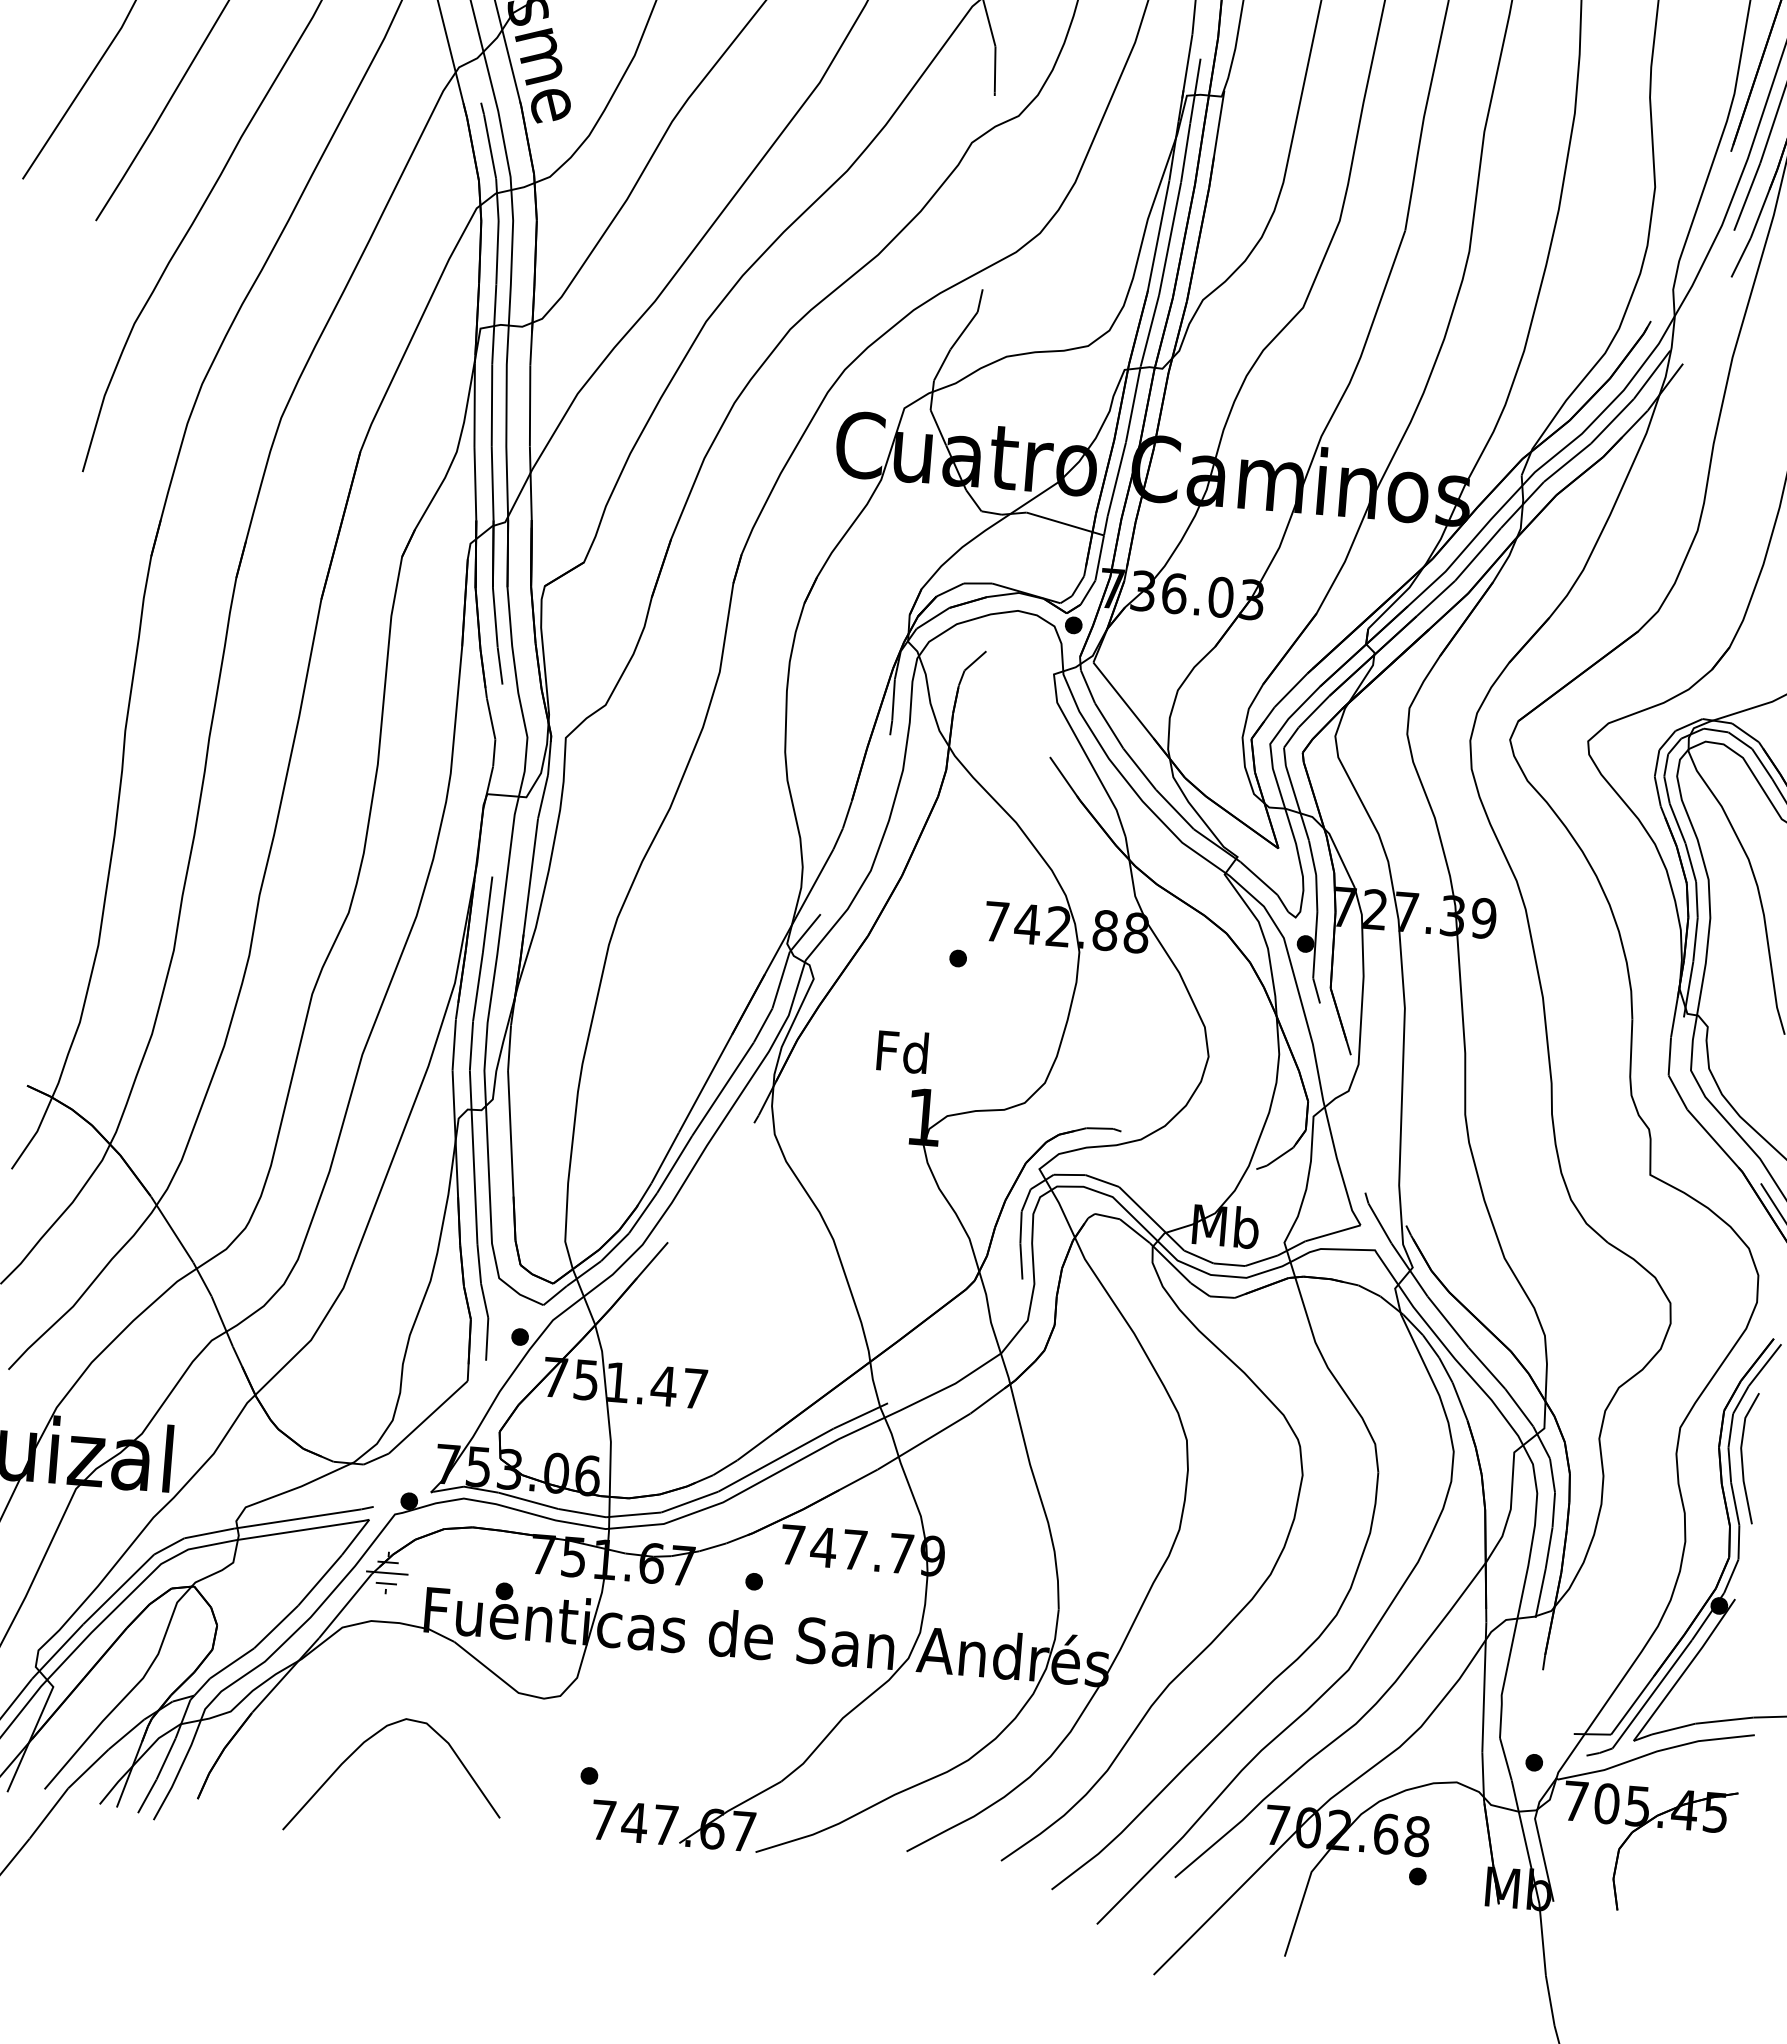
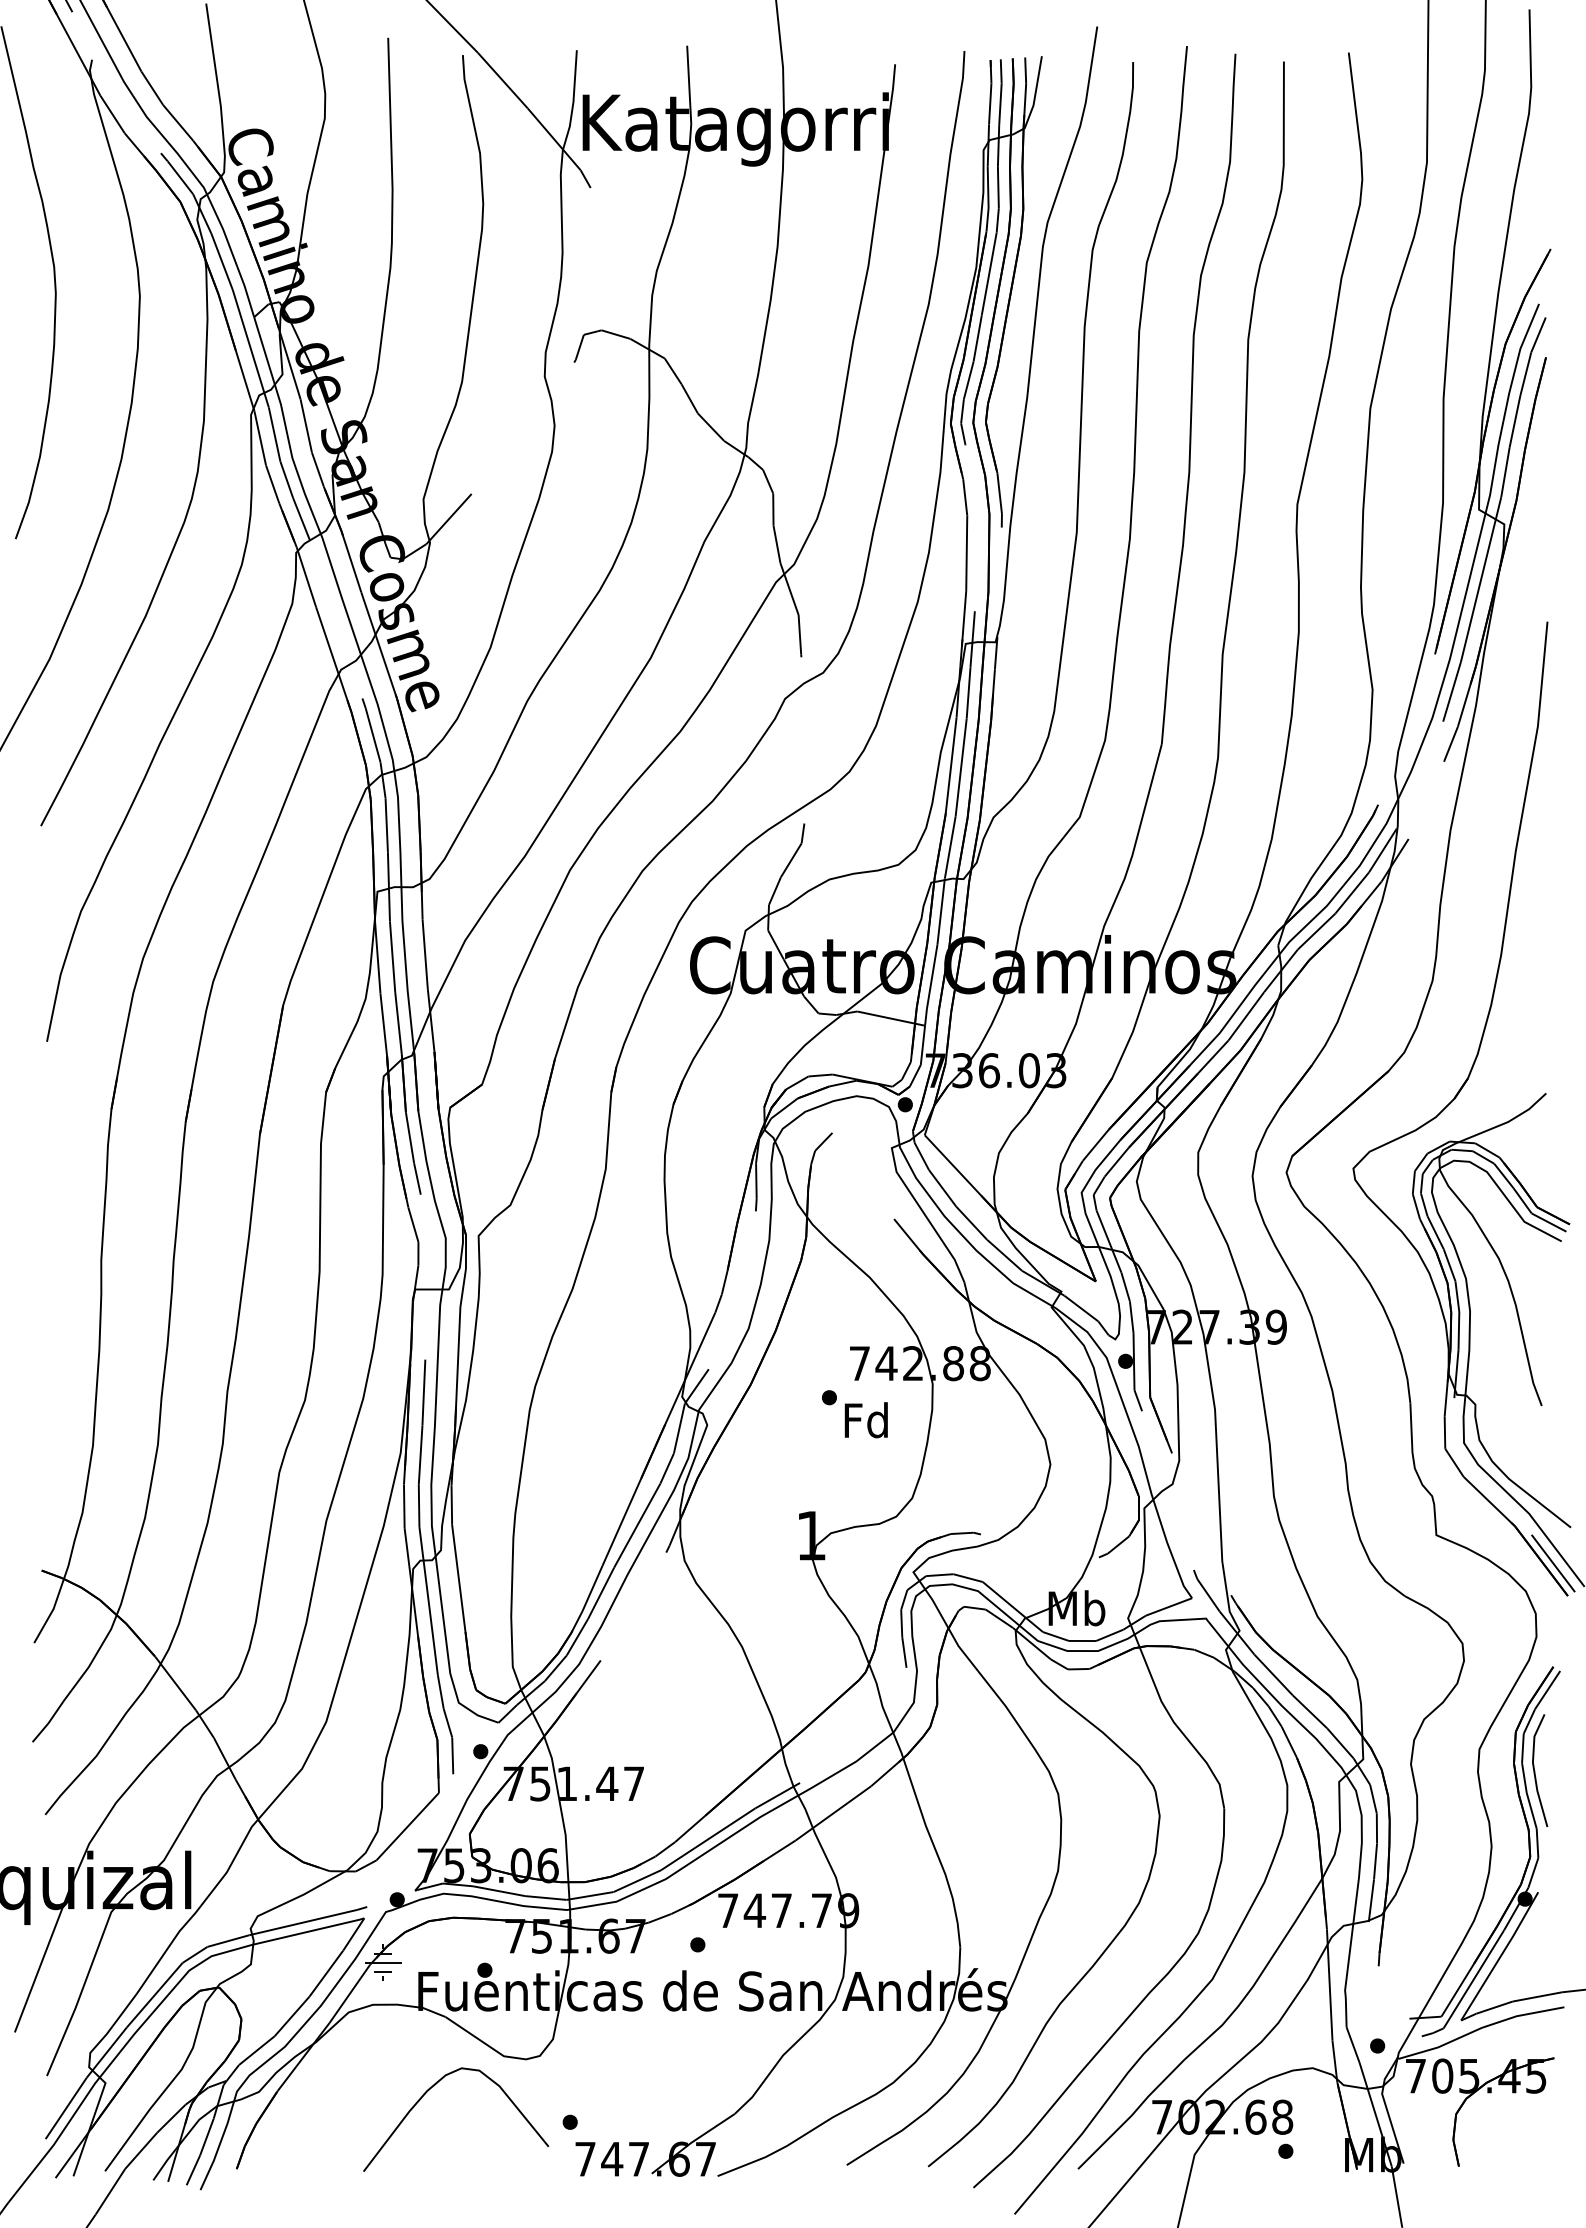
text: (901, 1051) -> (865, 1420), moved
curve: (365, 1742) -> (428, 2091), moved

